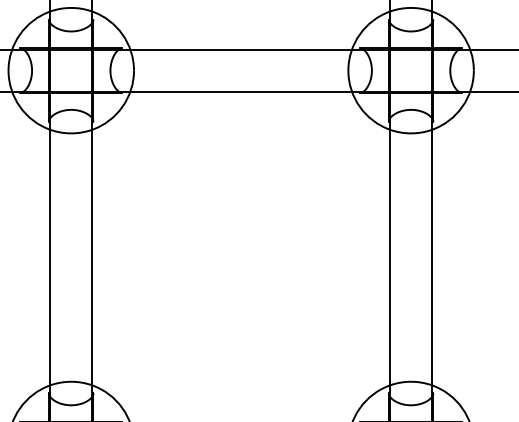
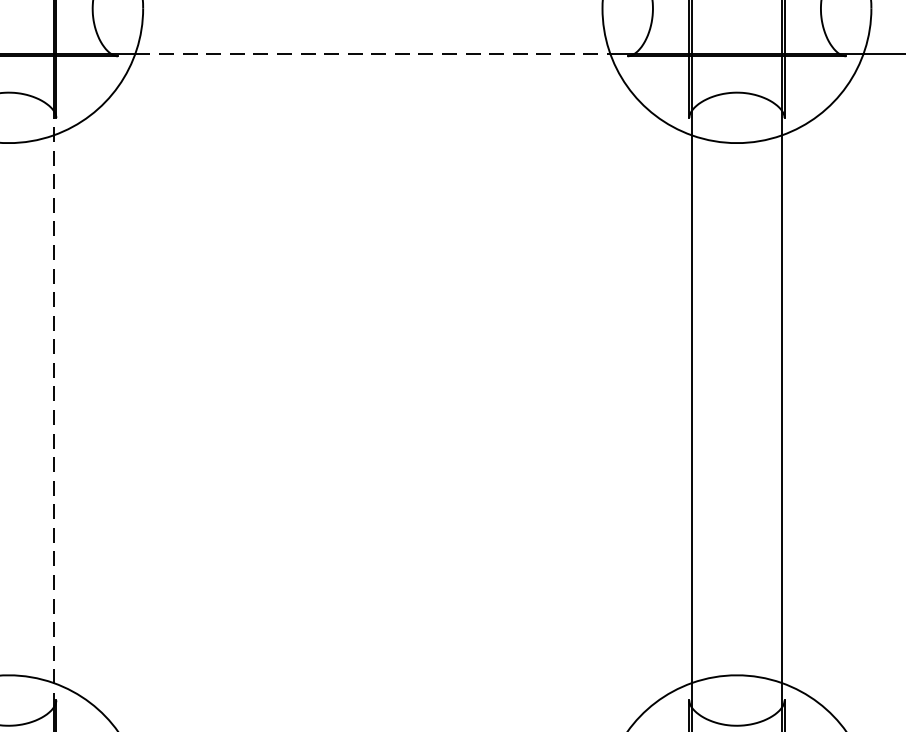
line: (241, 91) -> (373, 53), solid -> dashed
line: (92, 257) -> (54, 409), solid -> dashed

